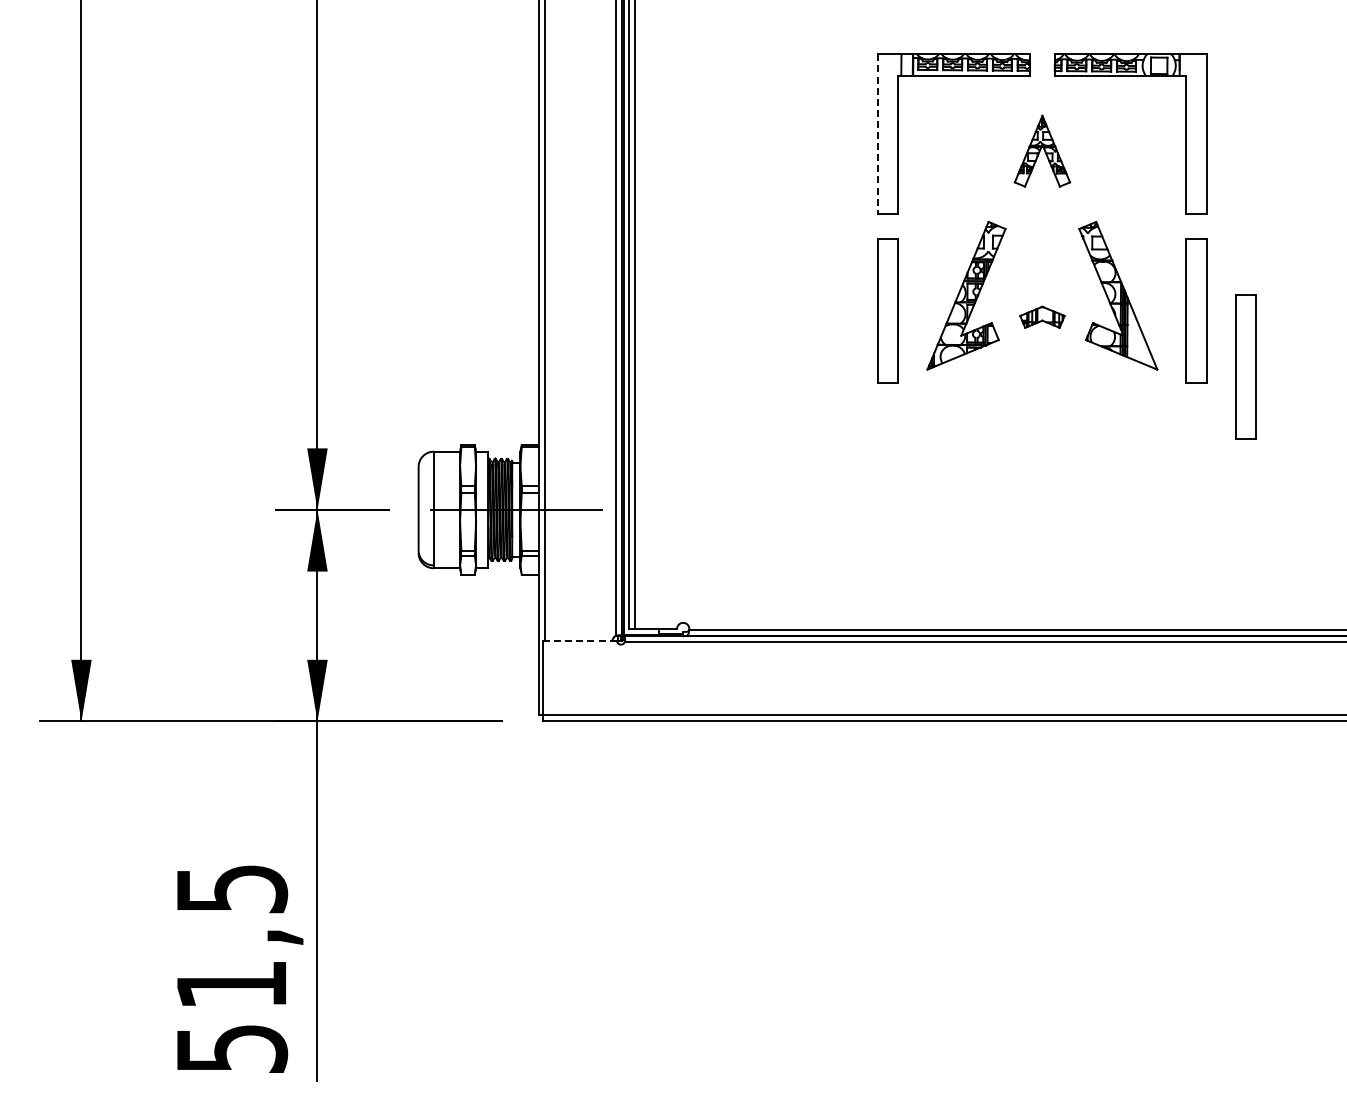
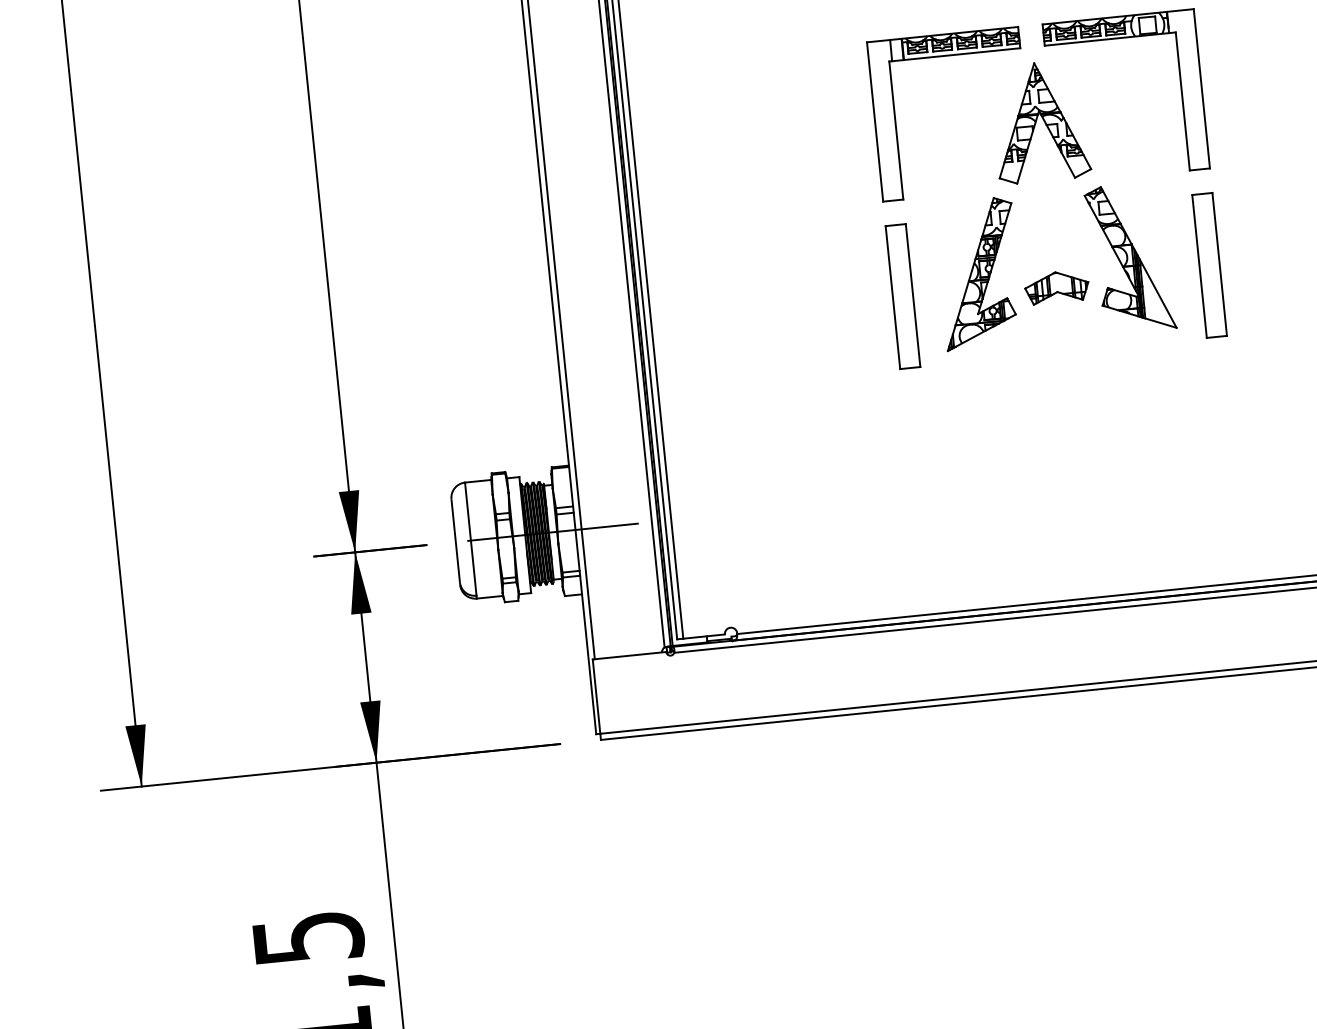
line: (878, 134) -> (875, 122), dashed -> solid
part: (1042, 151) -> (1040, 122), size x1.67
part: (1042, 317) -> (1057, 287), size x1.43
part: (1245, 366) -> (1263, 315), removed
line: (579, 640) -> (629, 655), dashed -> solid

